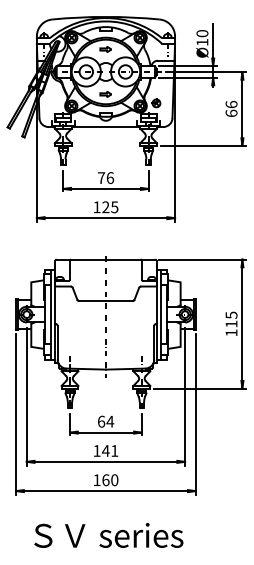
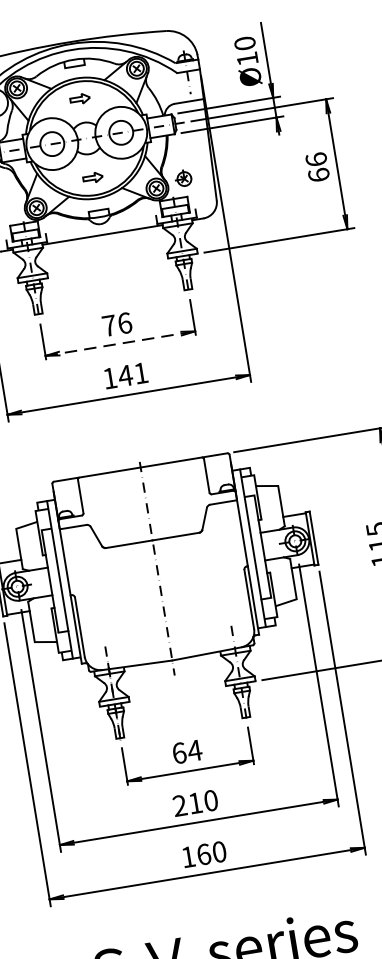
line: (105, 188) -> (119, 342), solid -> dashed
text: (109, 207) -> (131, 375), 125 -> 141
text: (105, 450) -> (194, 802), 141 -> 210

